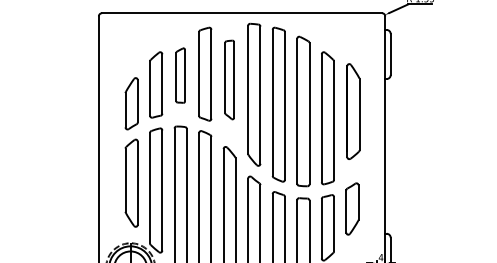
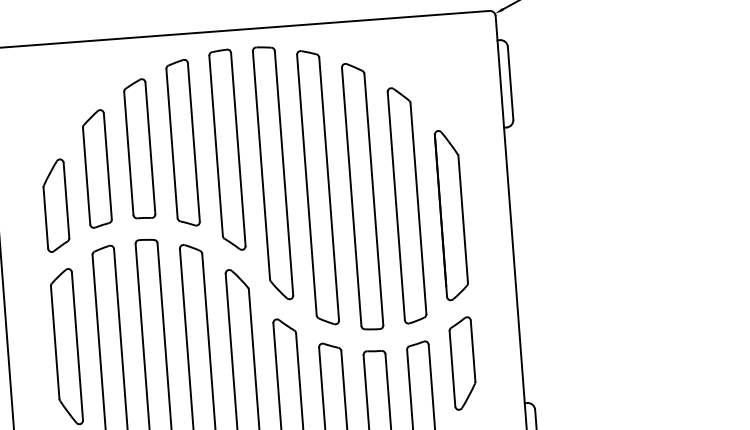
part: (180, 75) -> (139, 148), size x1.43
part: (229, 79) -> (226, 149), size x1.43
part: (353, 111) -> (451, 214), moved

